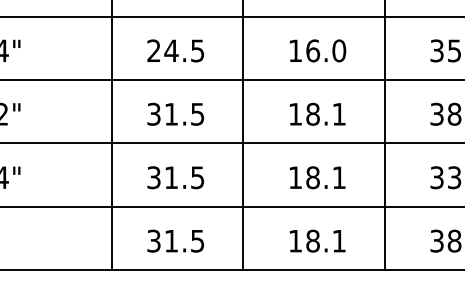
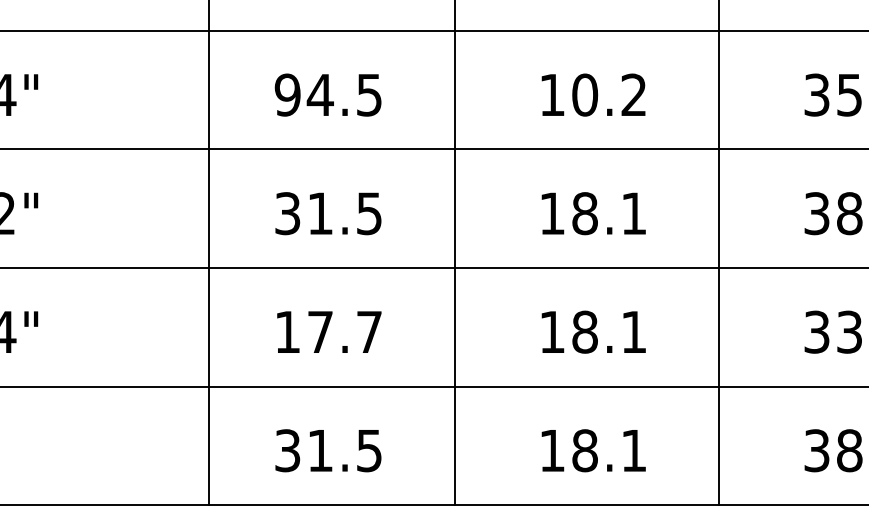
text: (153, 50) -> (286, 94), 24.5 -> 94.5
text: (326, 50) -> (610, 94), 16.0 -> 10.2
text: (175, 177) -> (327, 331), 31.5 -> 17.7

